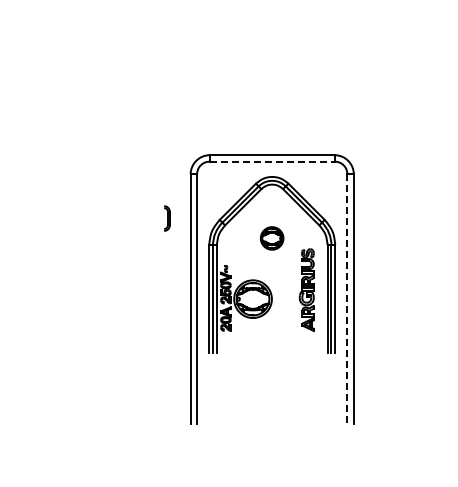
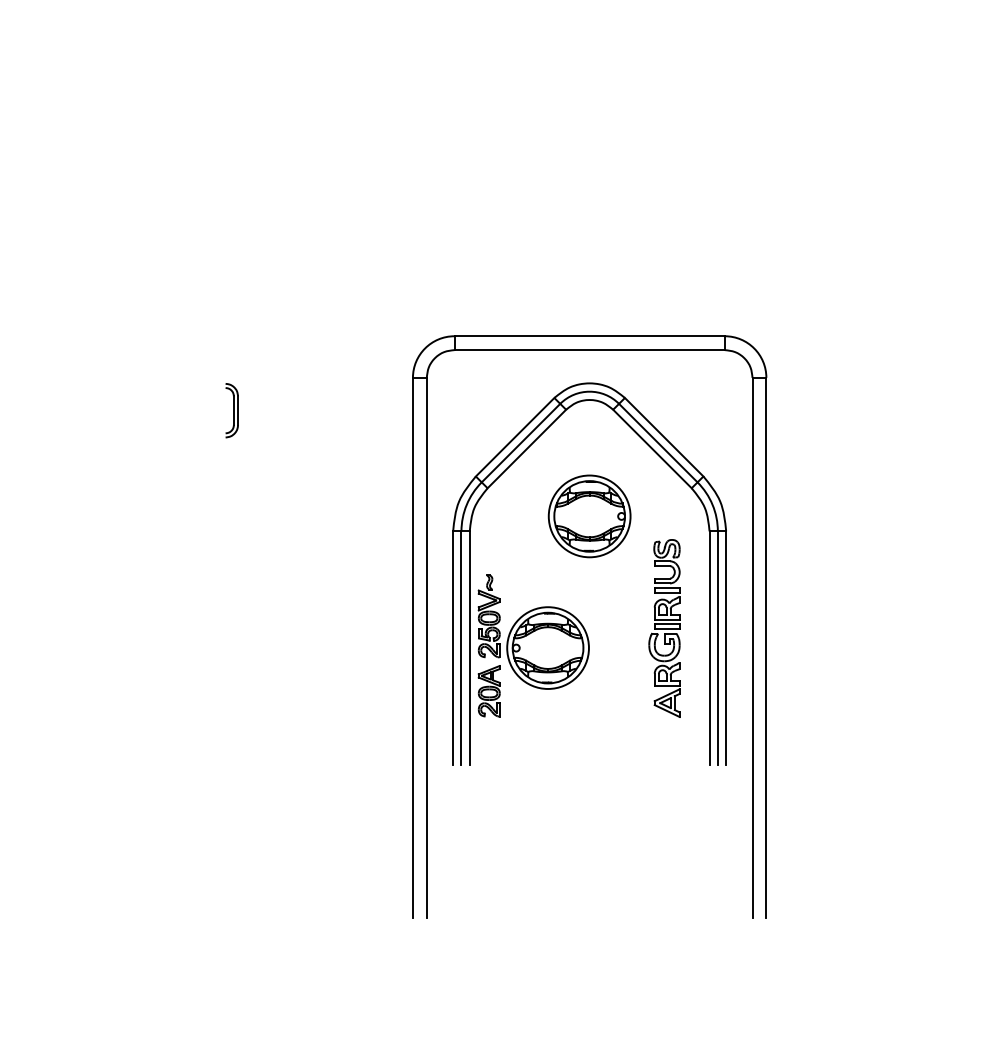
line: (272, 161) -> (590, 349), dashed -> solid
part: (167, 218) -> (232, 410), moved
part: (271, 238) -> (588, 516), size x1.67
line: (347, 299) -> (752, 648), dashed -> solid

